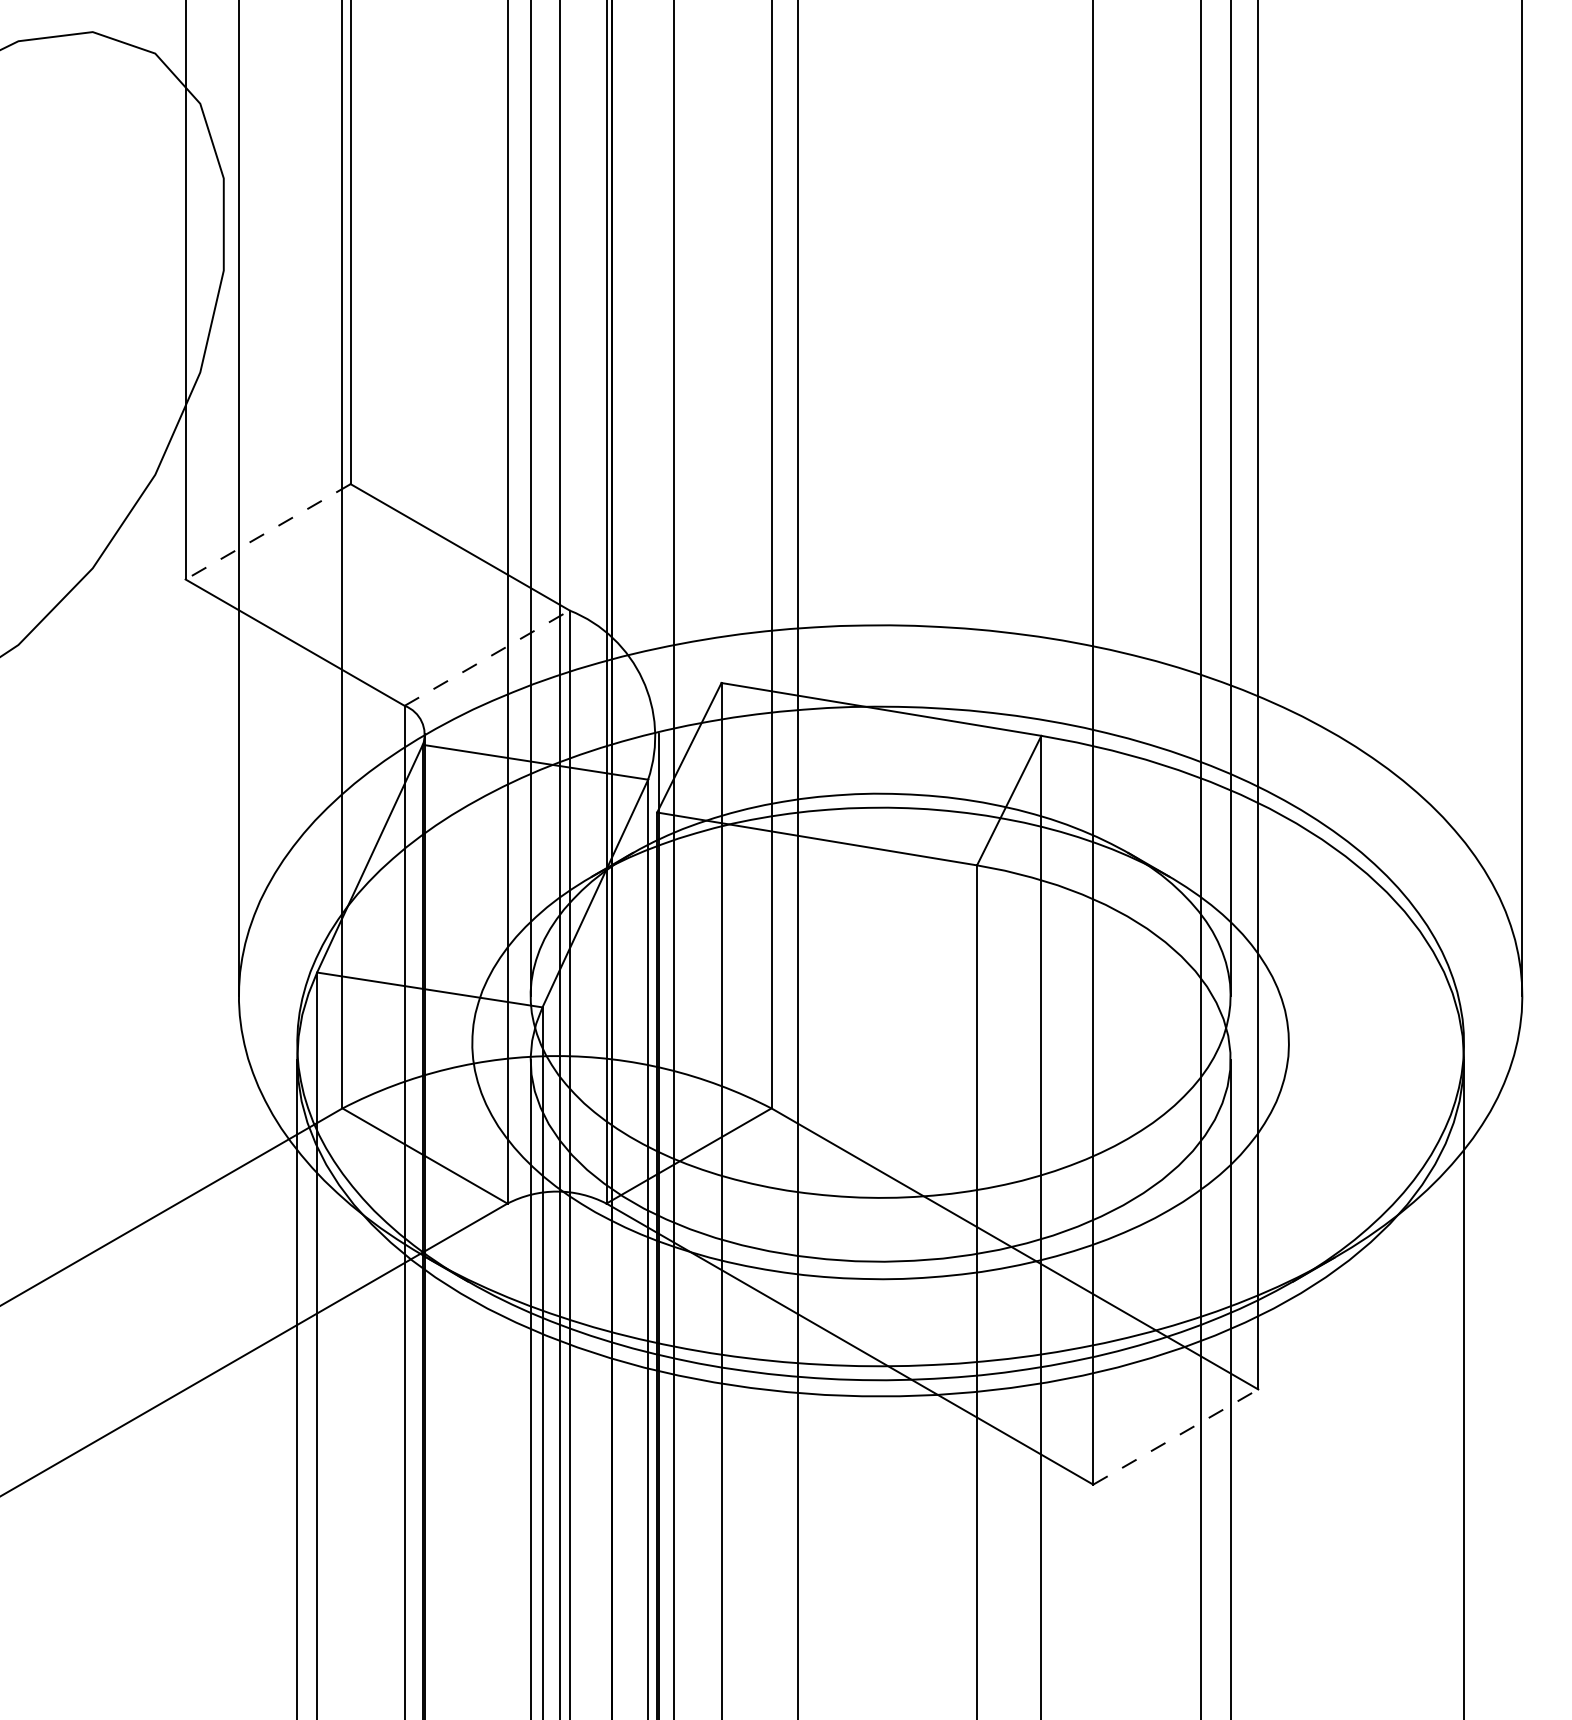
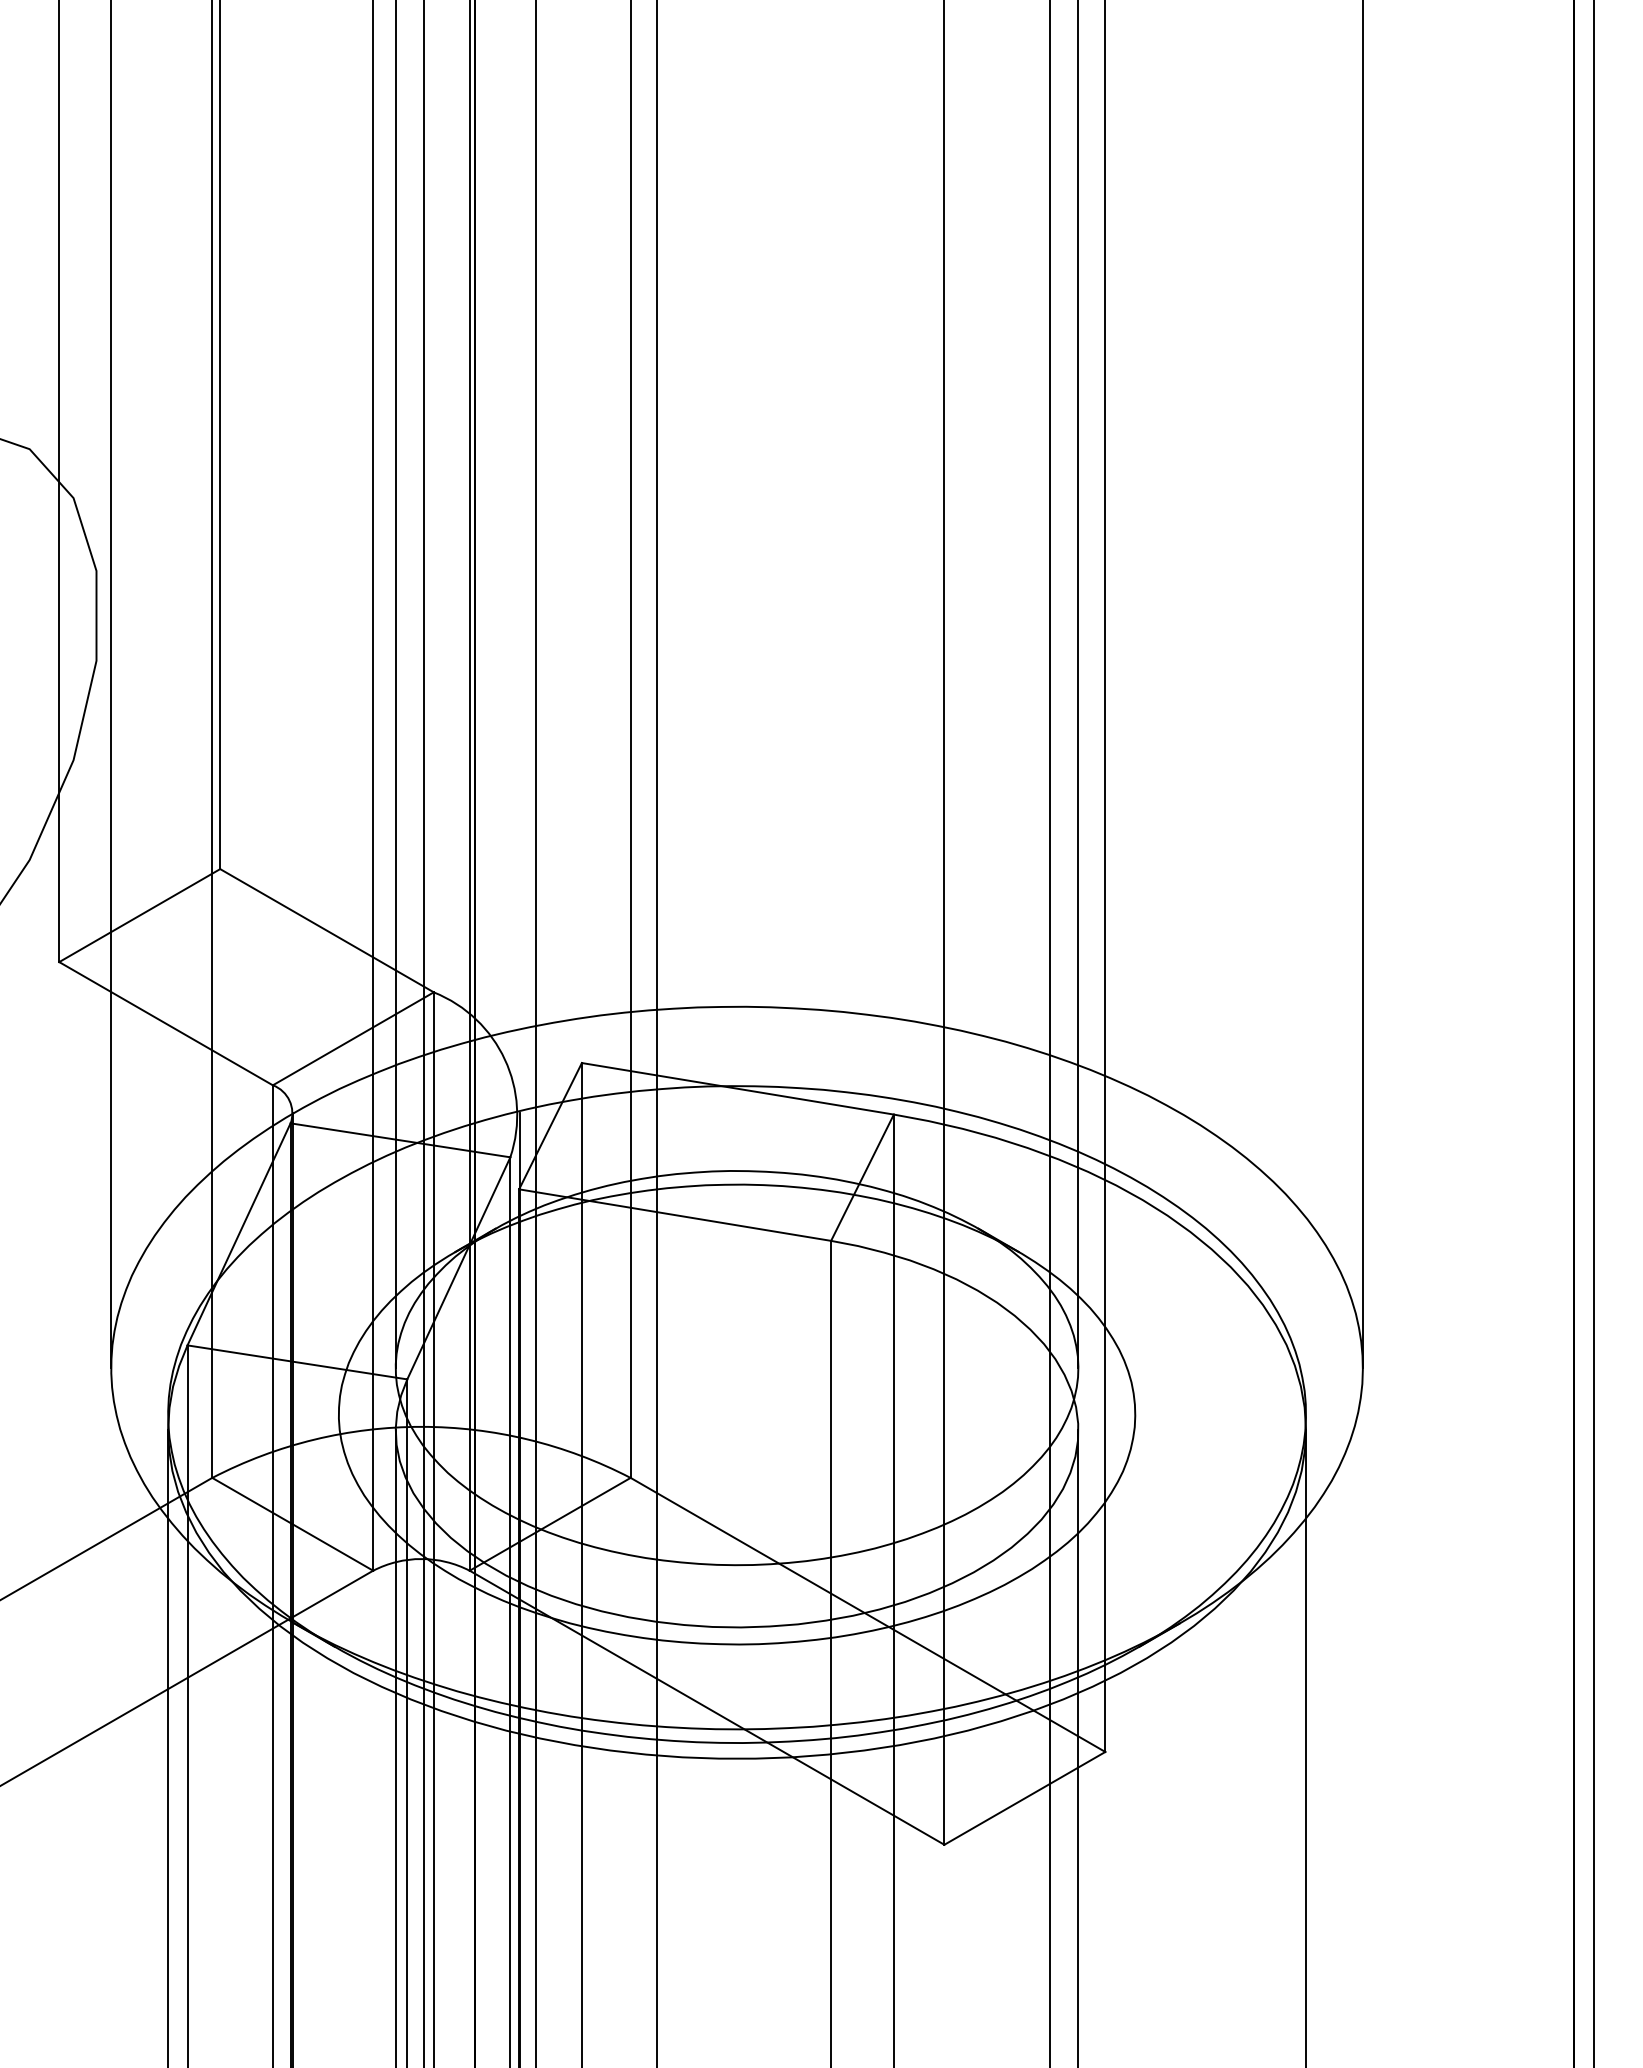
line: (267, 531) -> (139, 915), dashed -> solid
line: (487, 657) -> (353, 1038), dashed -> solid
line: (1175, 1437) -> (1024, 1798), dashed -> solid

